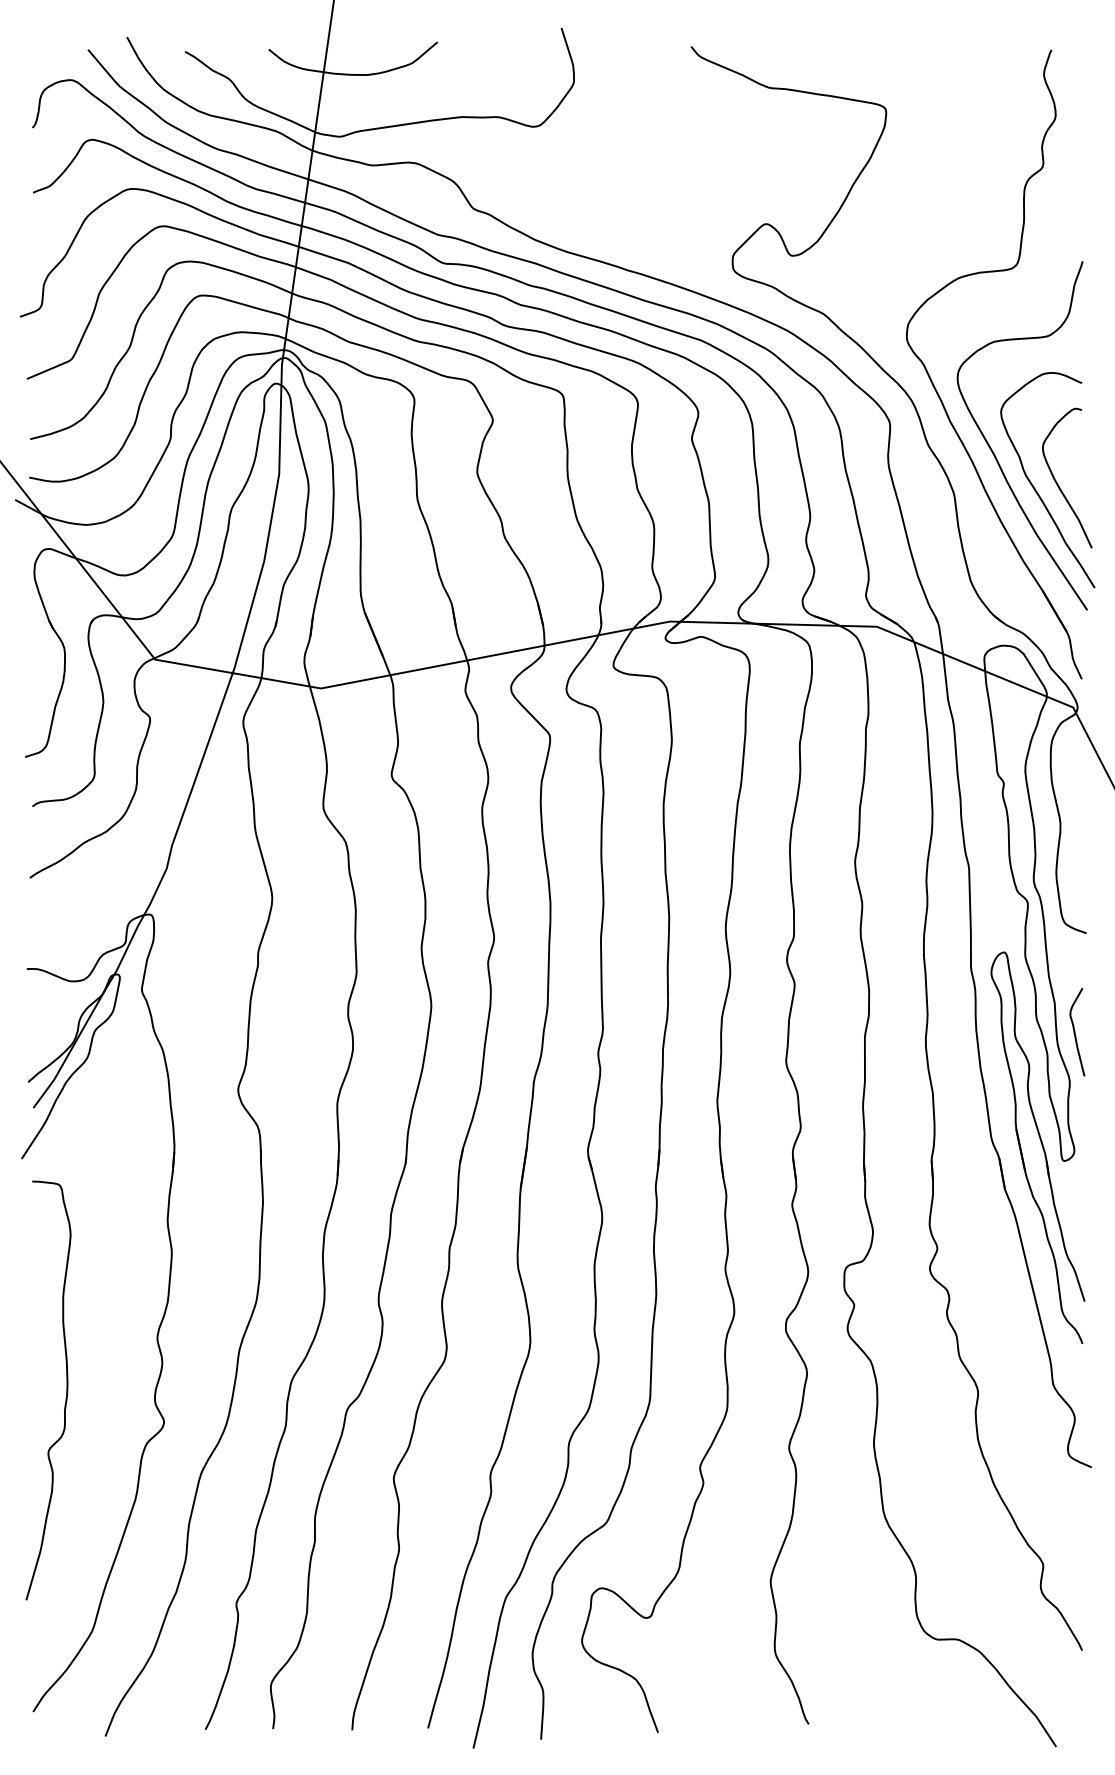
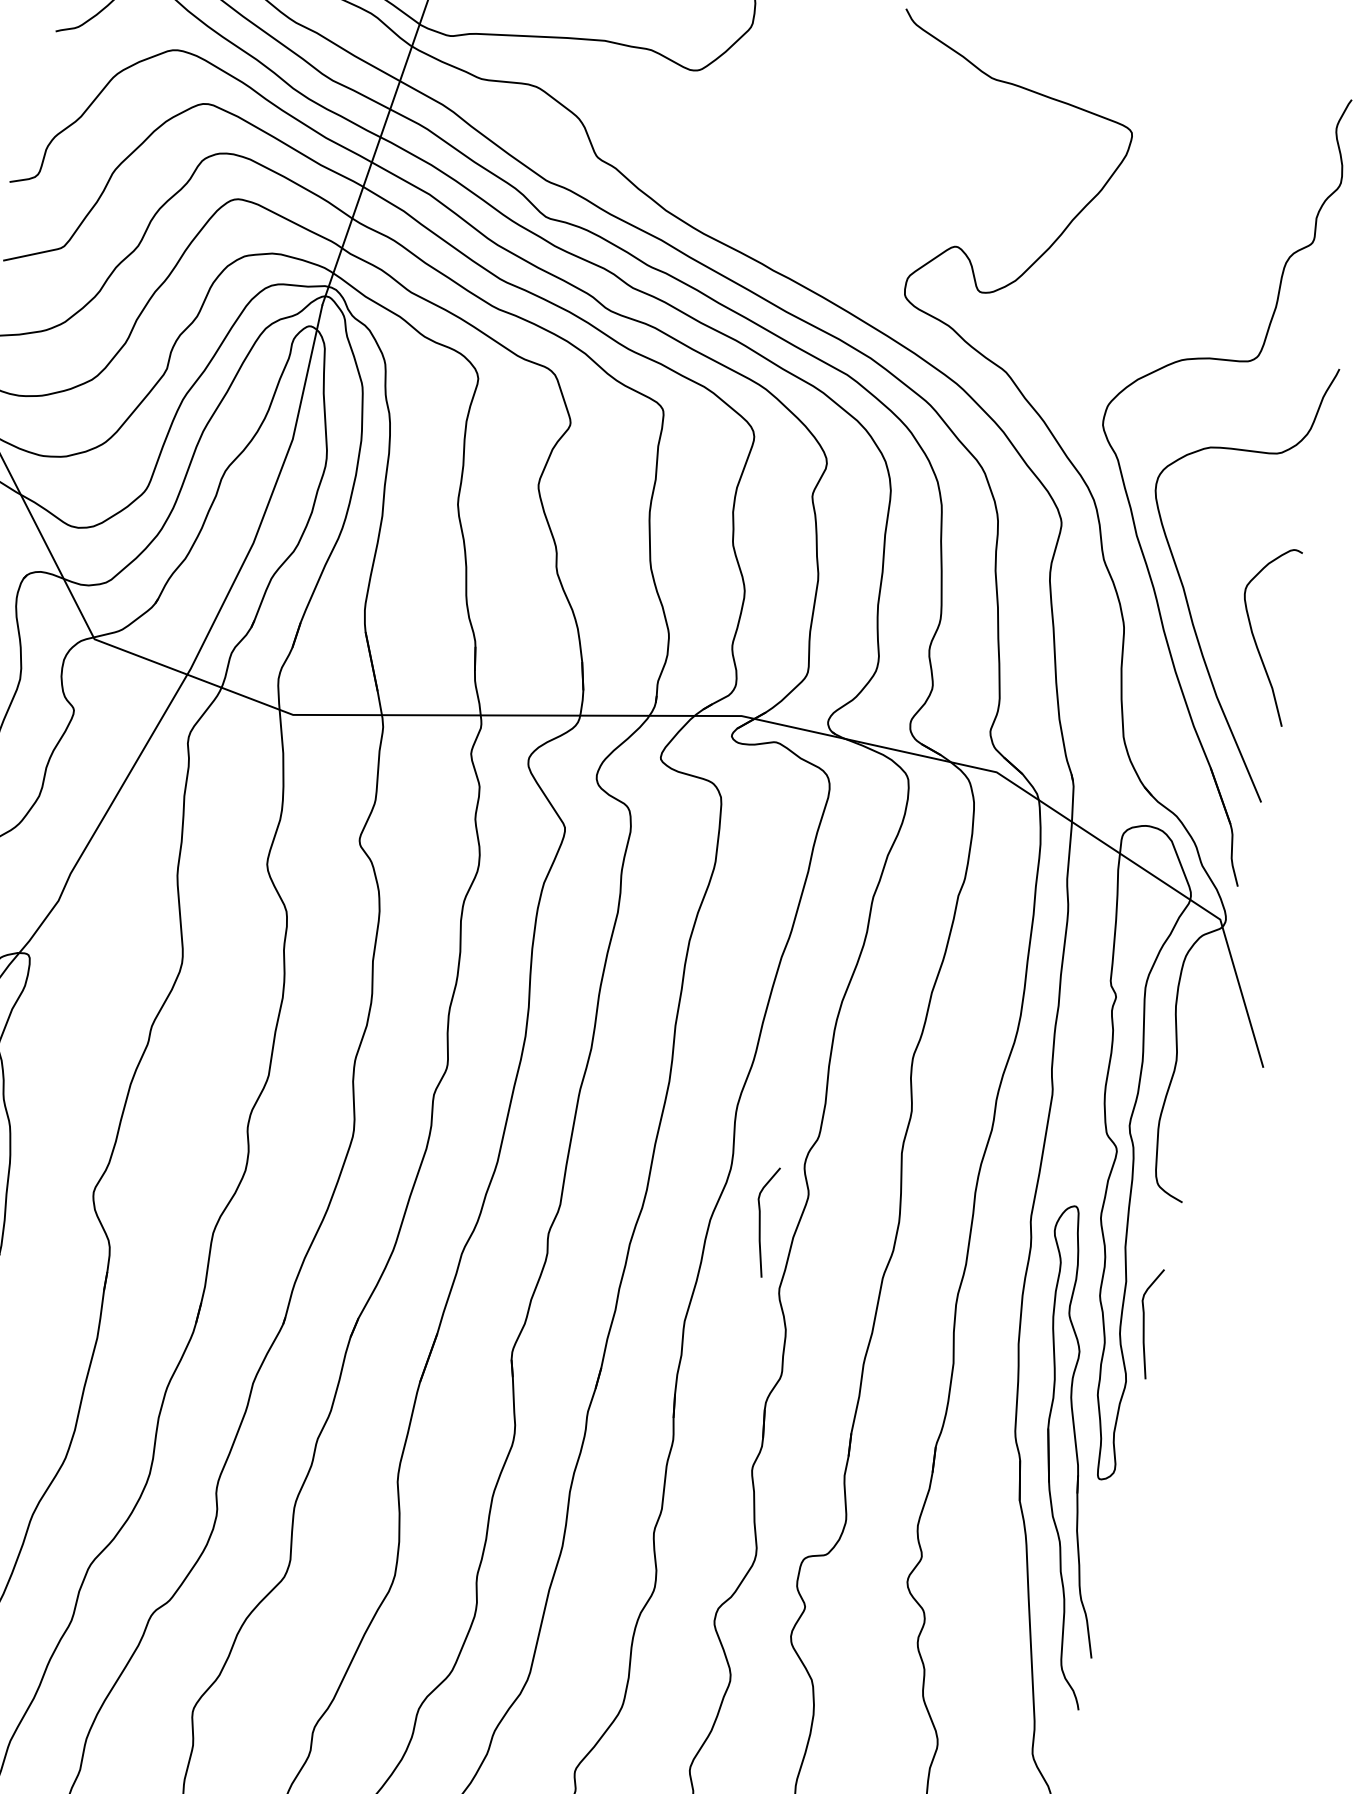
curve: (1034, 486) -> (1225, 636), removed
curve: (761, 1011) -> (760, 1221), added

